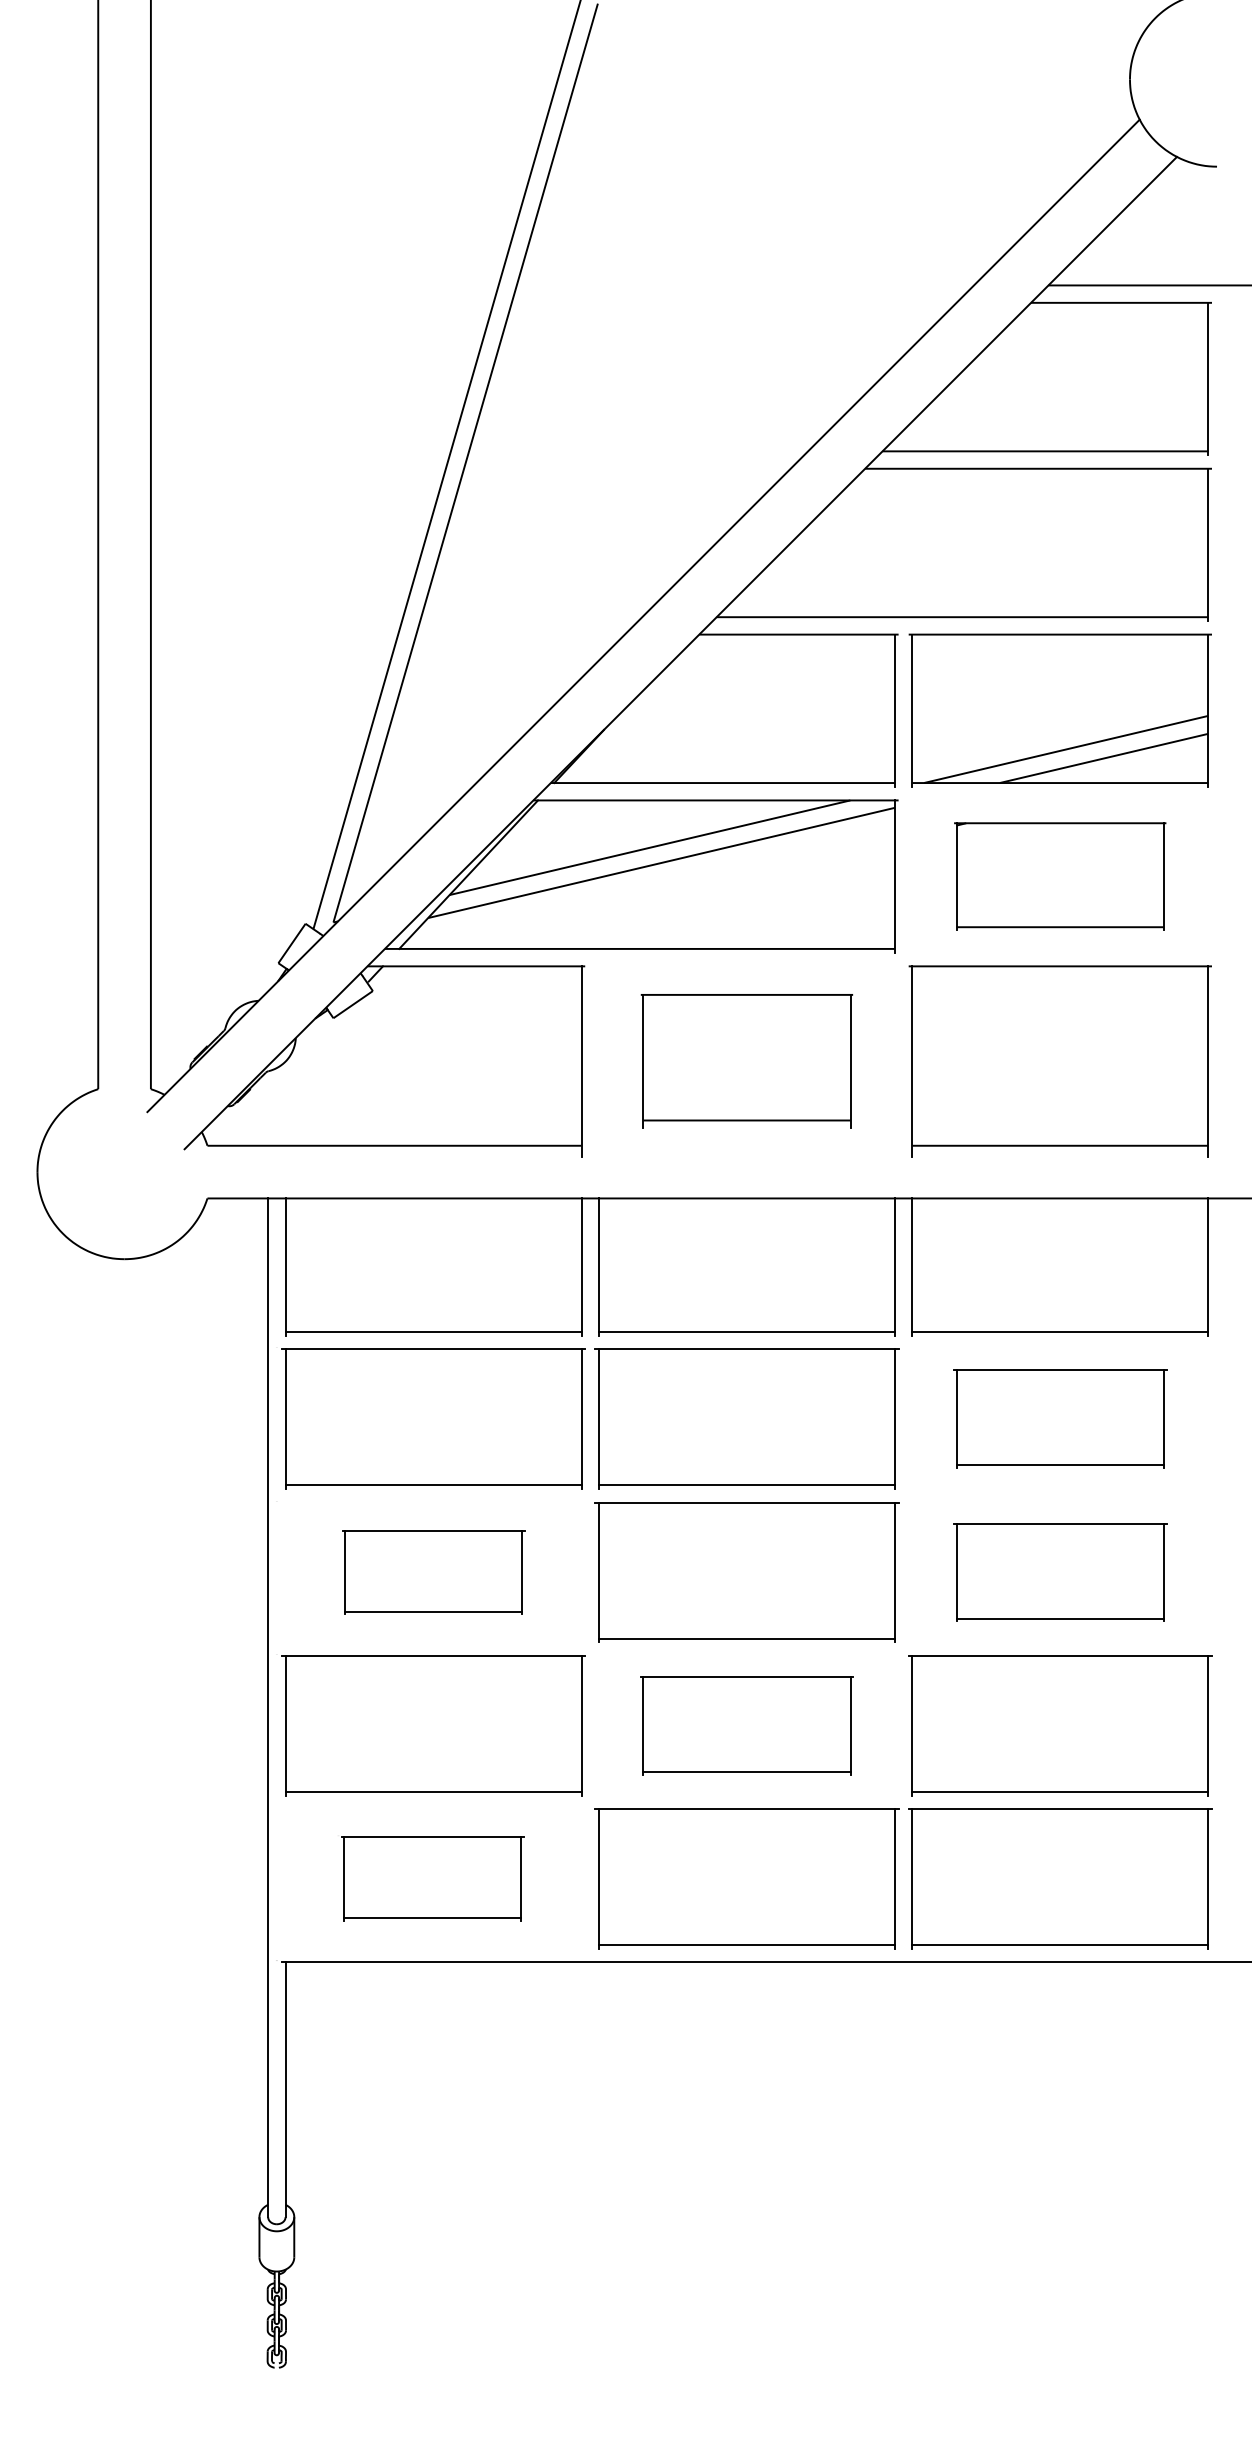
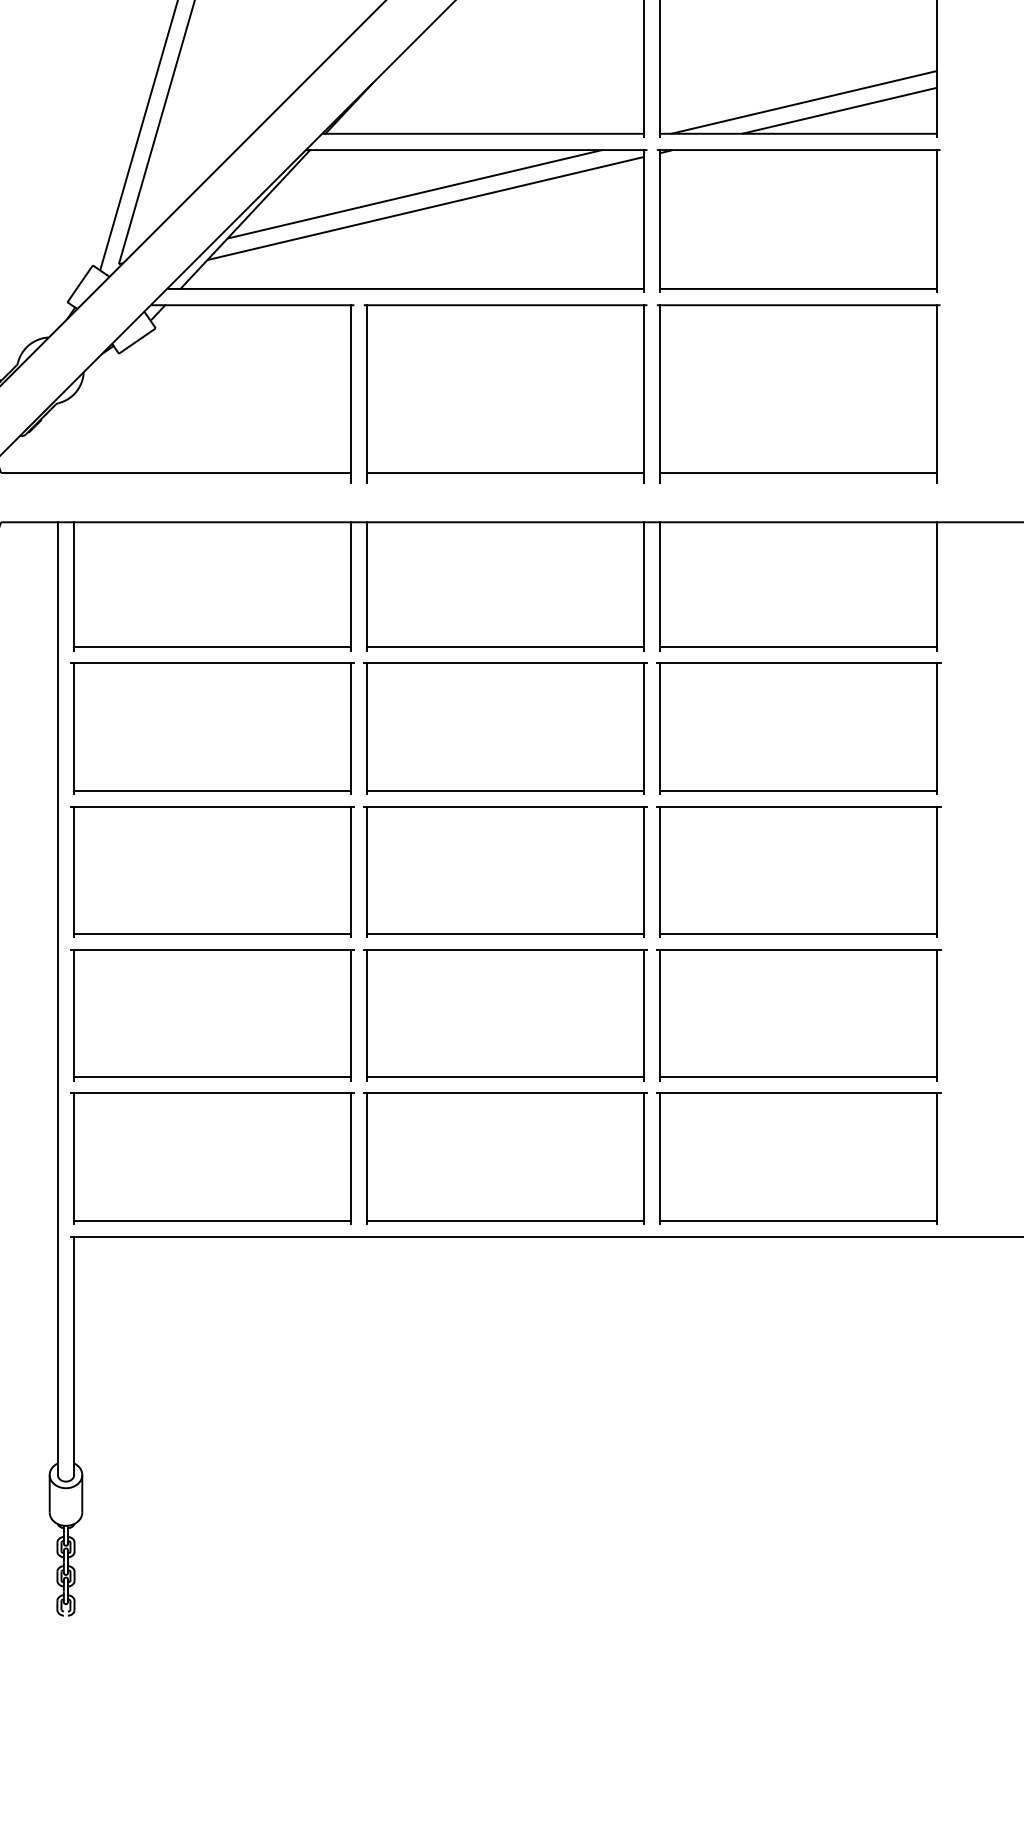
part: (1059, 876) -> (797, 221), size x1.43
part: (746, 1061) -> (505, 394), size x1.43
part: (1060, 1418) -> (798, 728), size x1.43
part: (433, 1572) -> (212, 872), size x1.67
part: (1060, 1572) -> (798, 872), size x1.43
part: (746, 1725) -> (505, 1015), size x1.43
part: (430, 1878) -> (209, 1158), size x1.67

